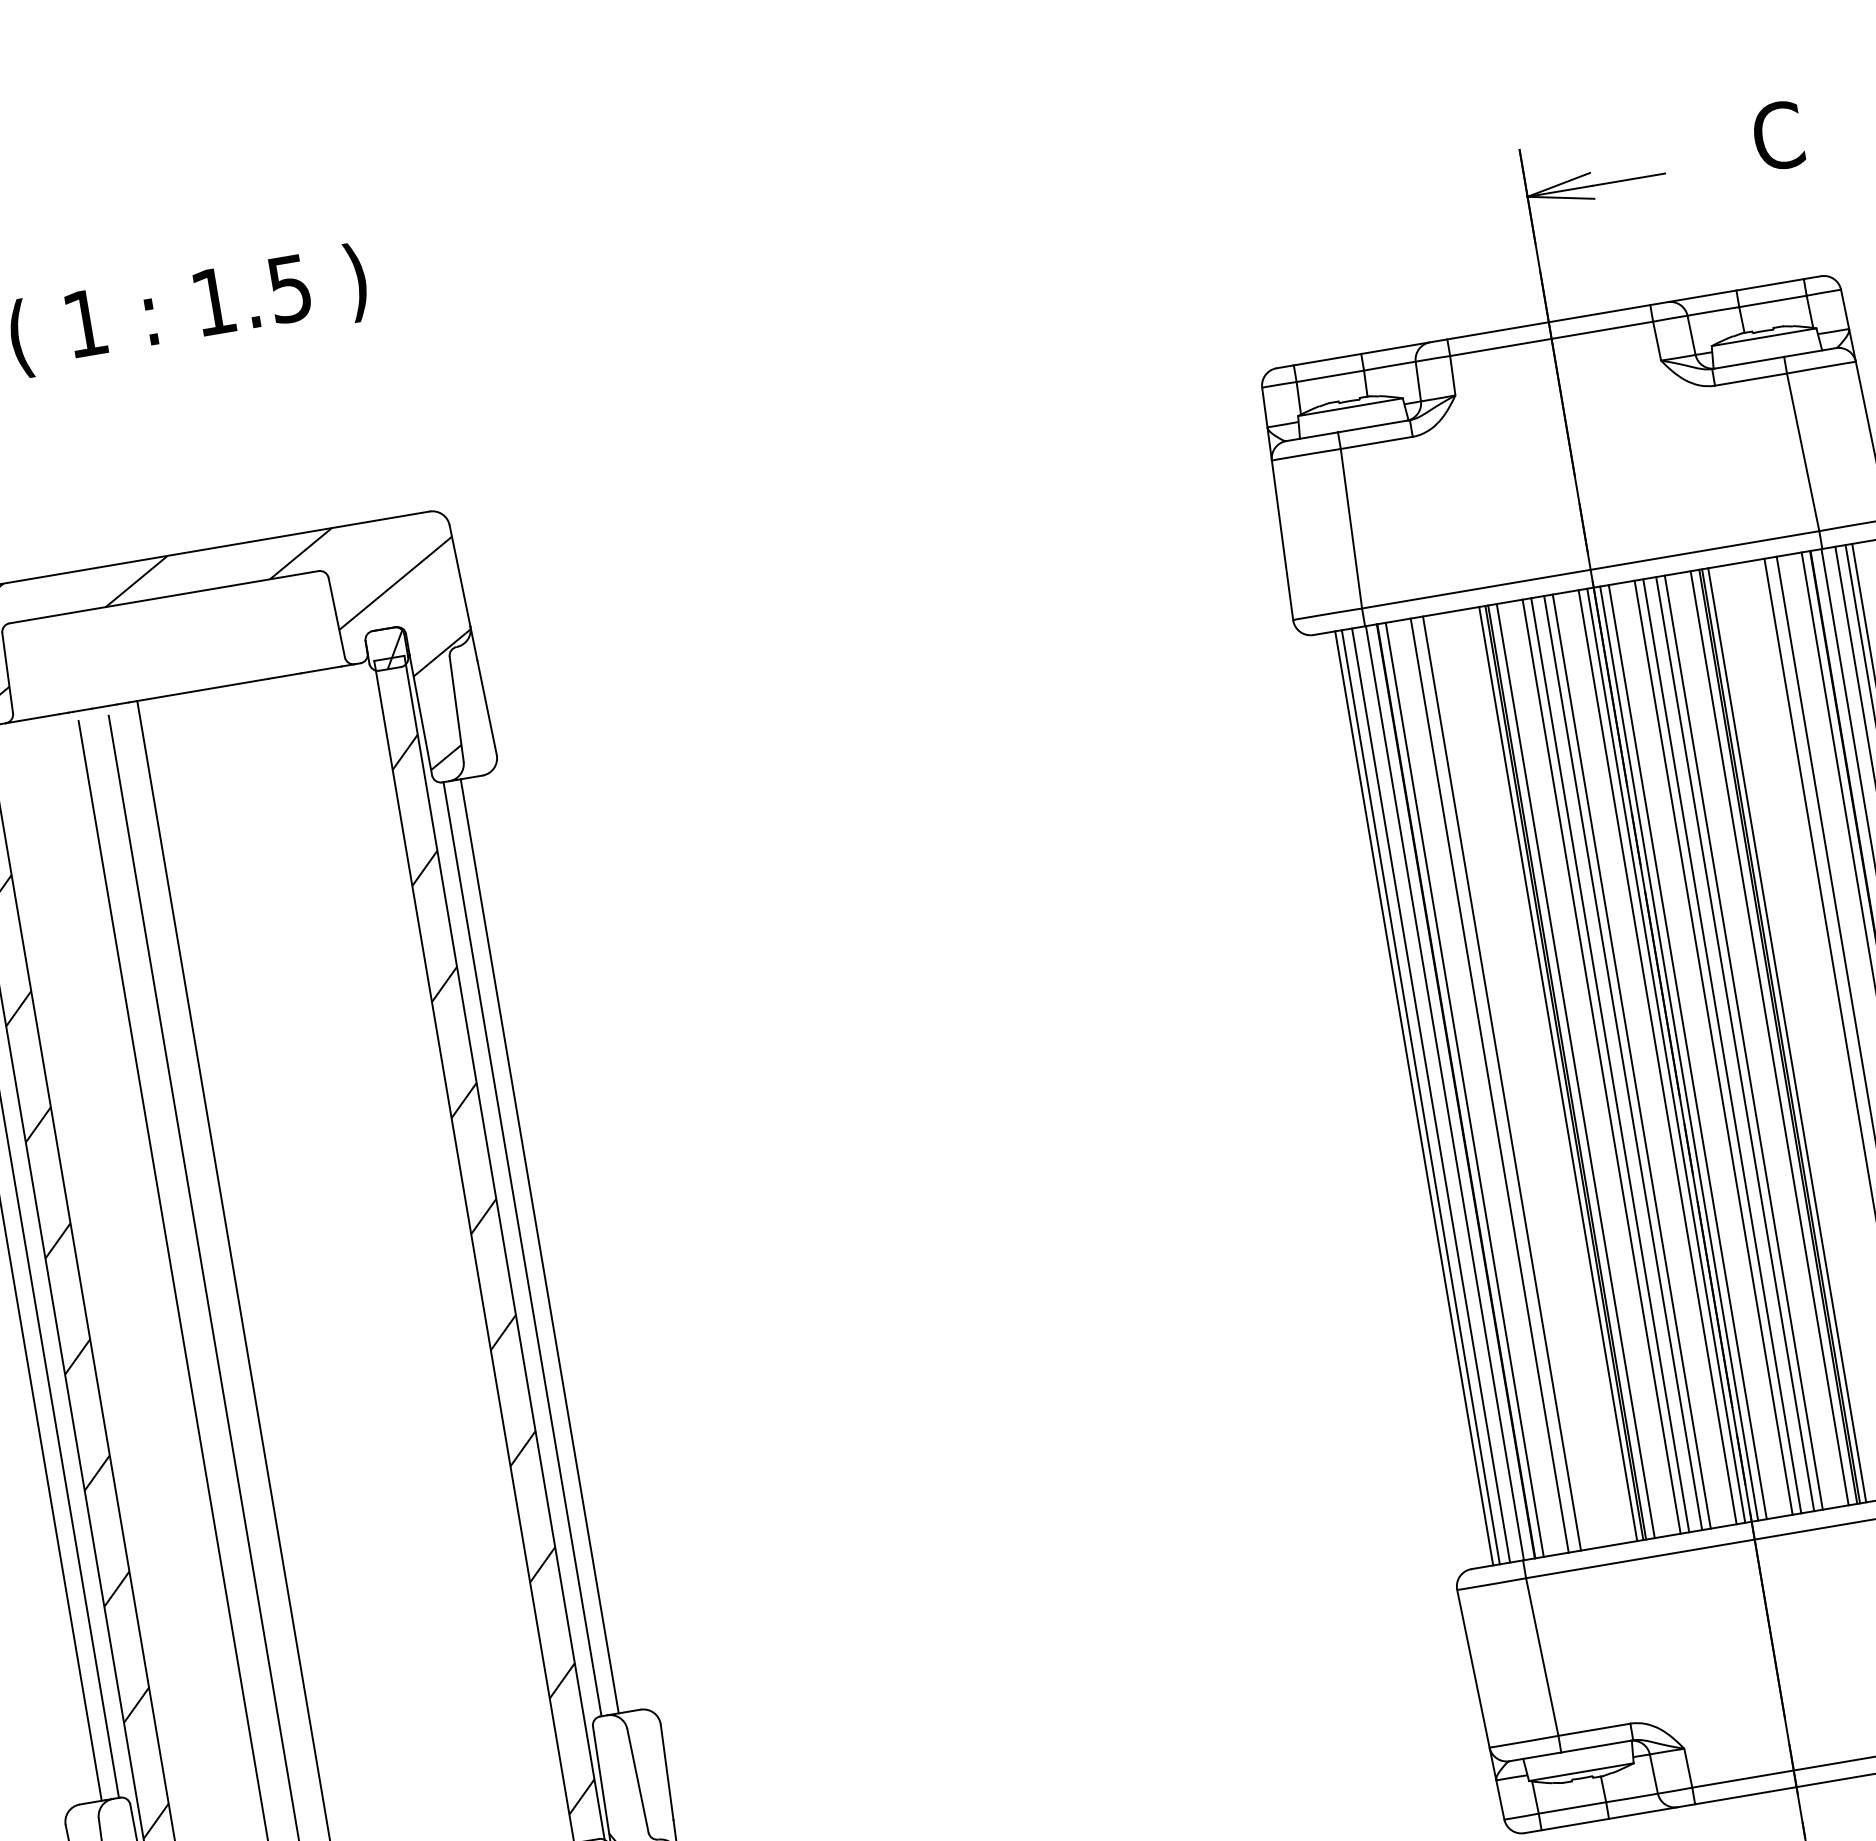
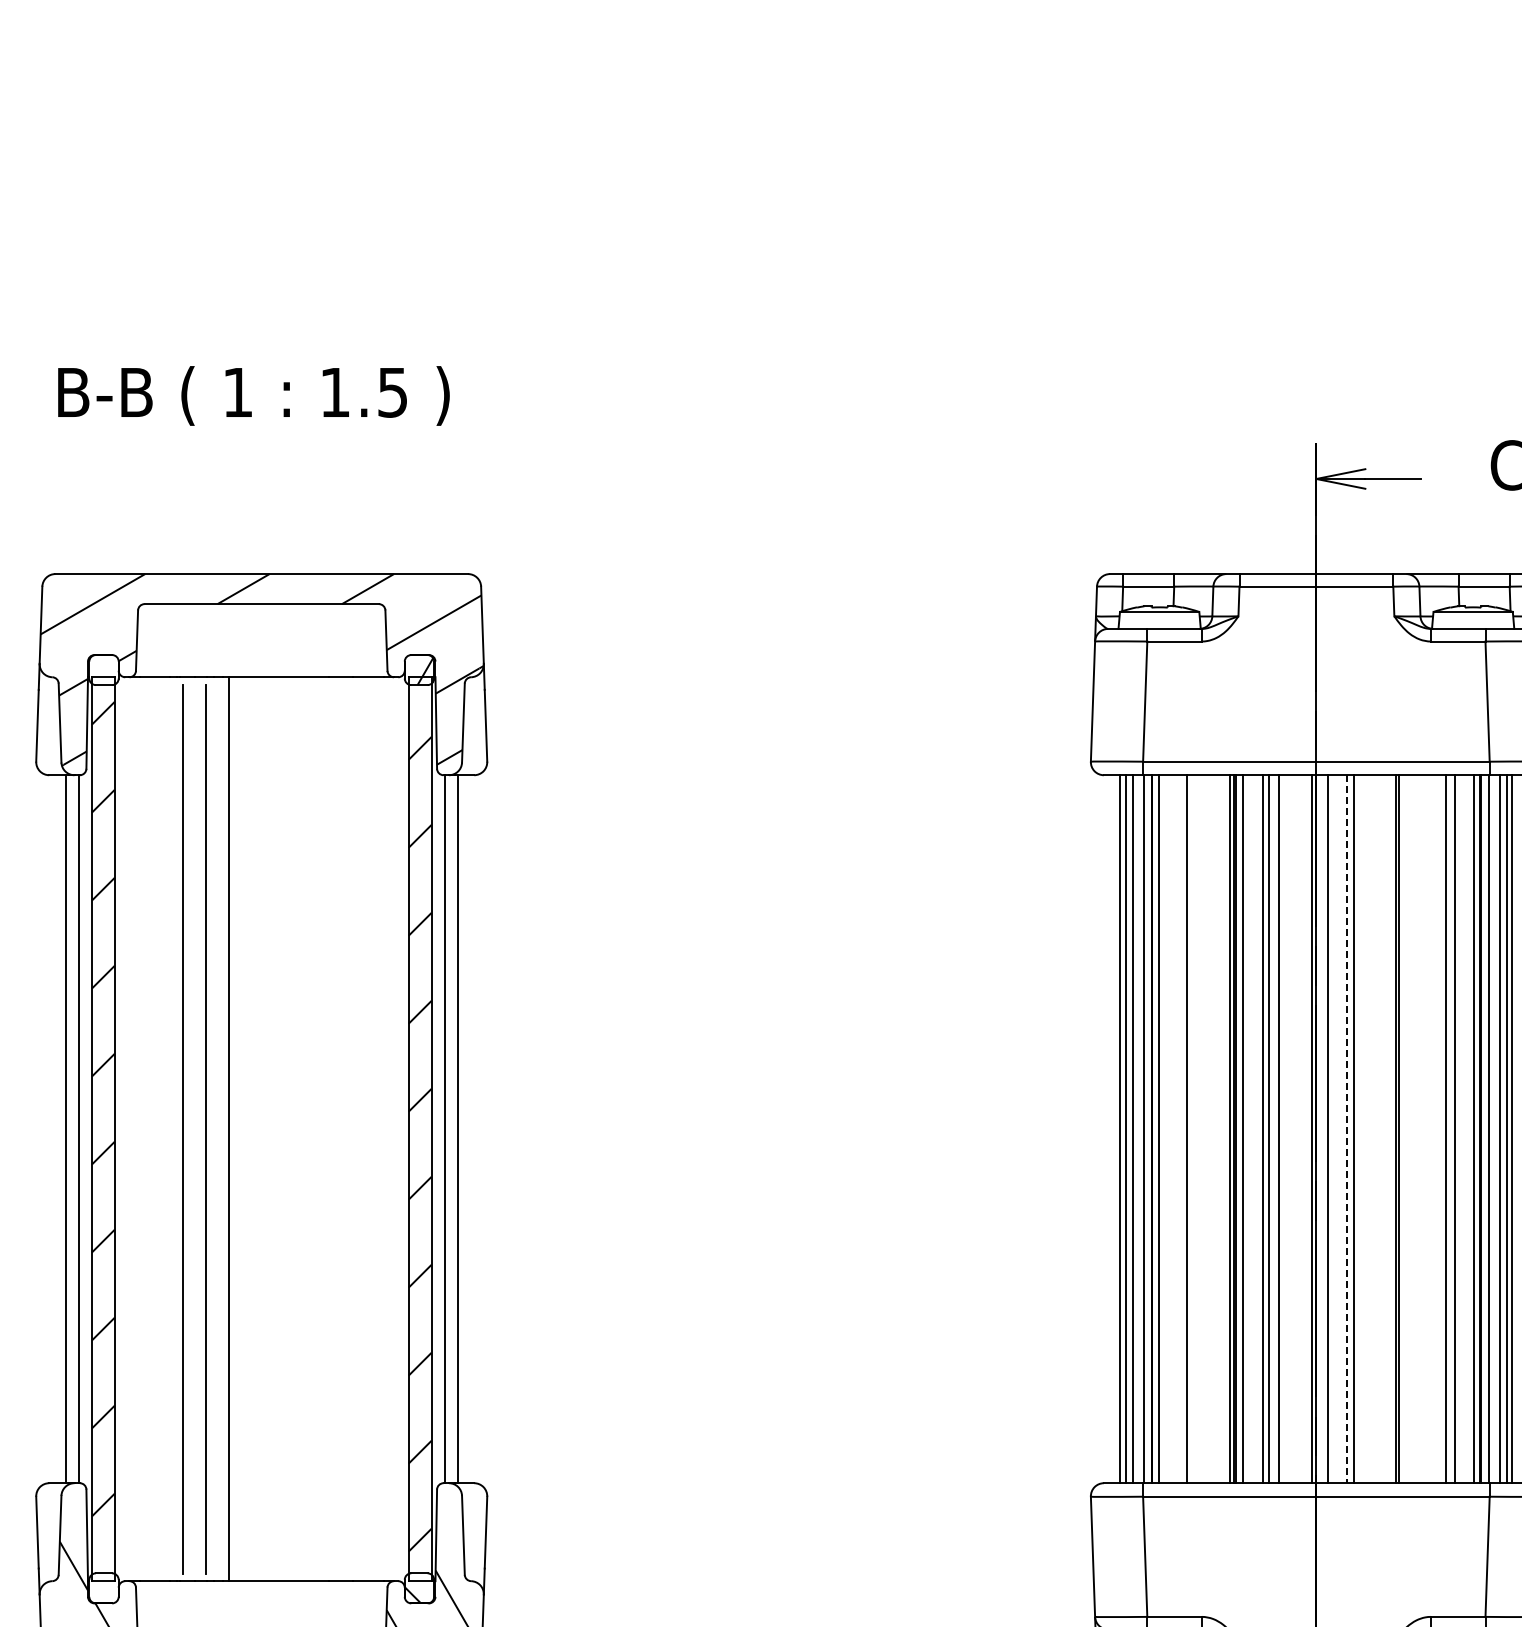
line: (1787, 1035) -> (1403, 1129), removed
line: (1769, 1038) -> (1389, 1129), removed
line: (1744, 1043) -> (1370, 1129), removed
line: (1734, 1044) -> (1363, 1129), removed
line: (1713, 1048) -> (1347, 1129), solid -> dashed
line: (1679, 1053) -> (1321, 1129), removed
line: (1657, 1057) -> (1304, 1129), removed
line: (1632, 1061) -> (1285, 1129), removed
line: (1489, 1086) -> (1177, 1129), removed

